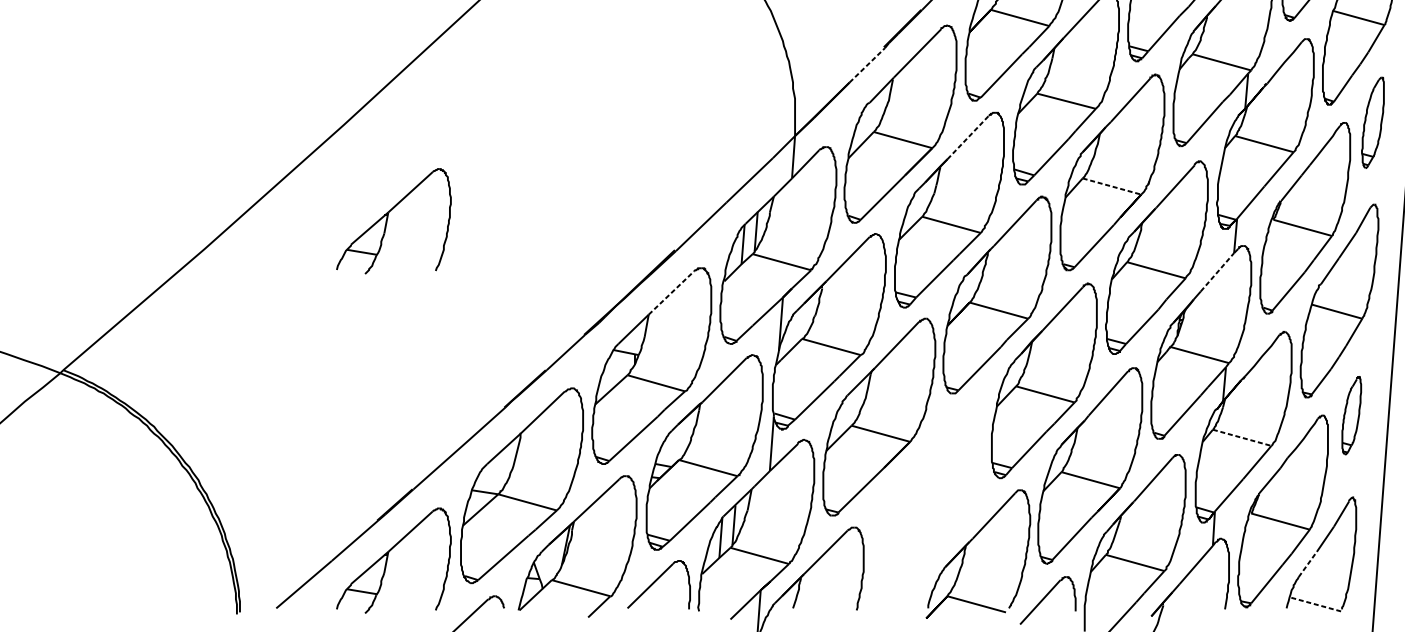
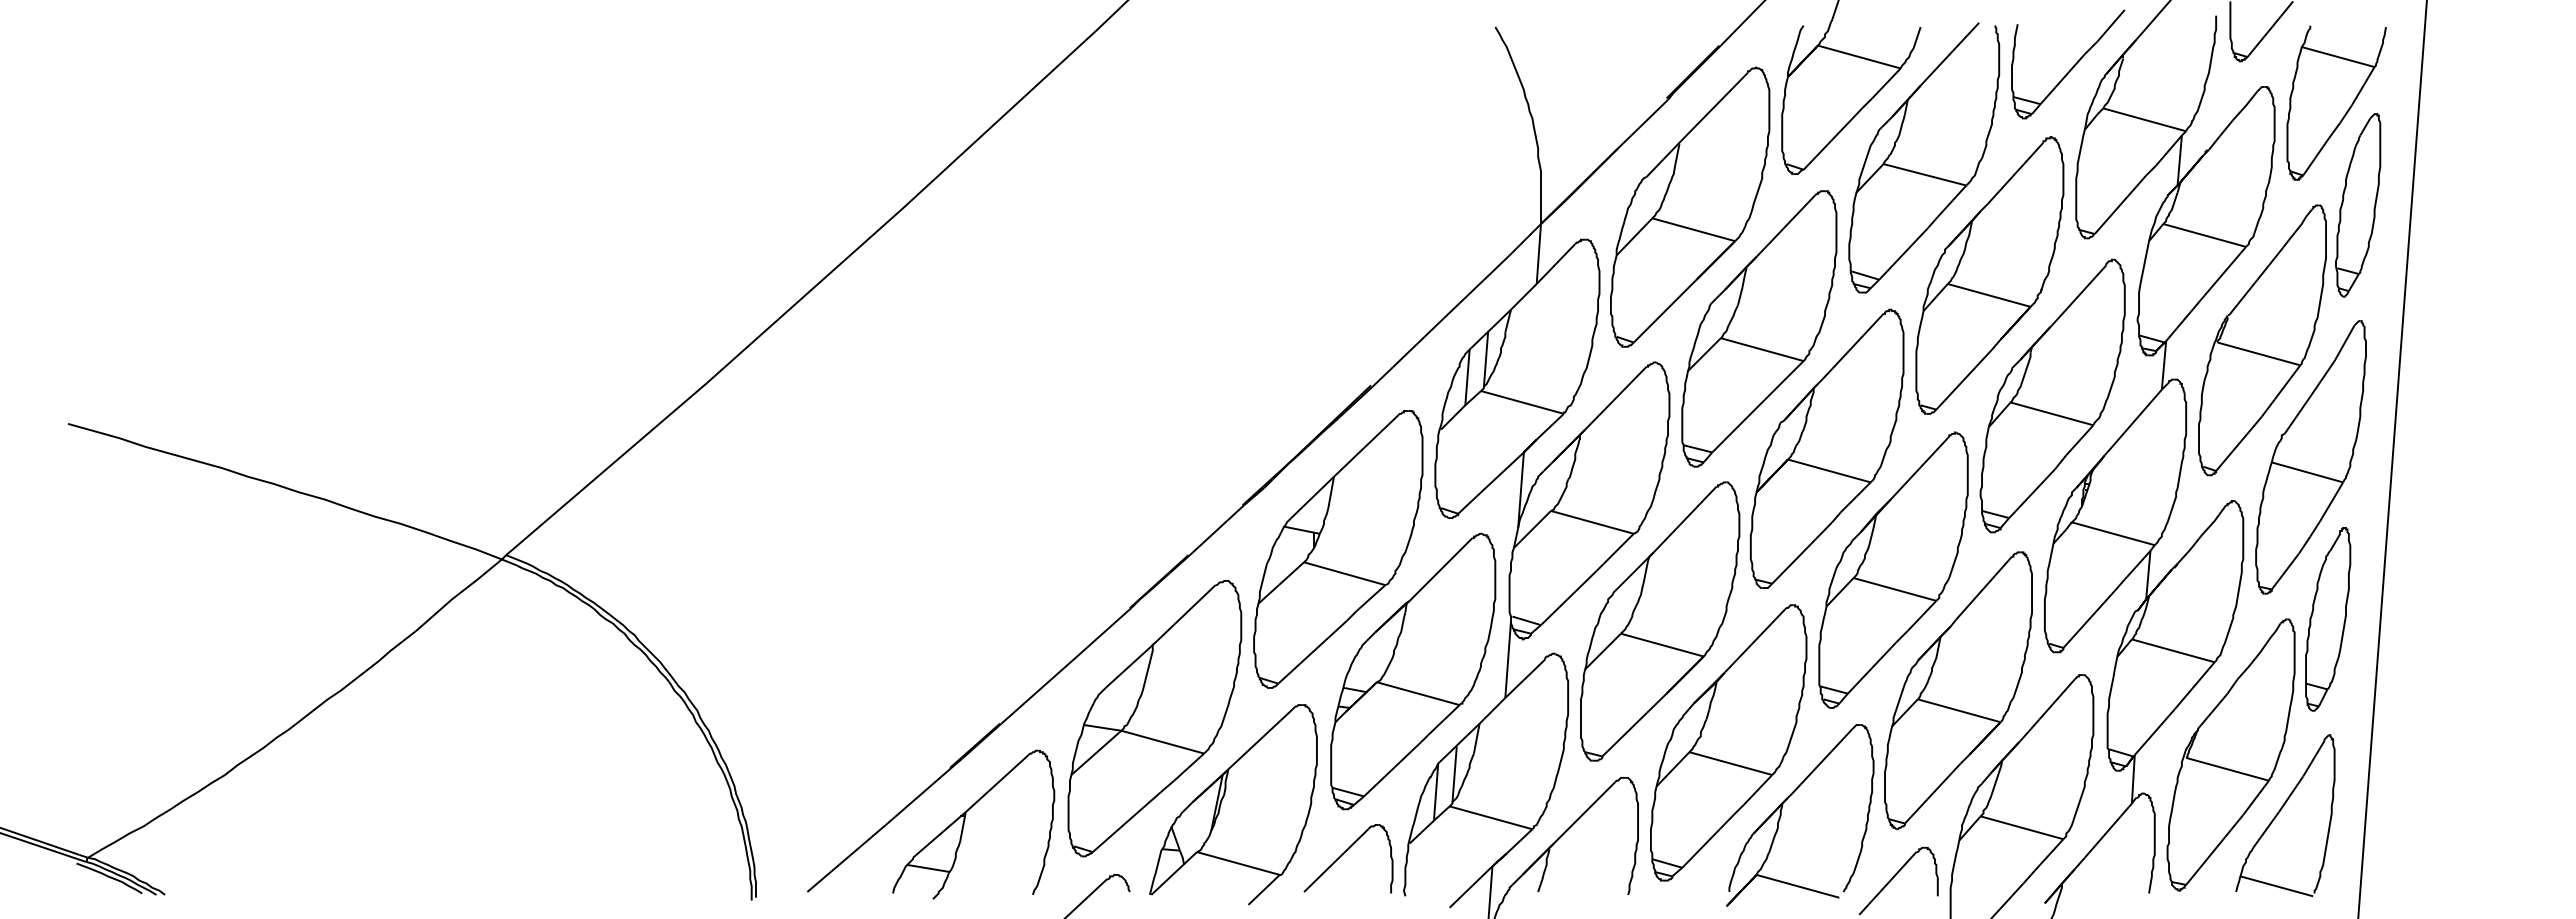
line: (867, 65) -> (1643, 124), dashed -> solid
part: (1373, 122) -> (2358, 205), size x1.43
line: (968, 137) -> (1786, 225), dashed -> solid
line: (1112, 186) -> (1989, 295), dashed -> solid
part: (388, 218) -> (965, 340), removed
line: (1217, 272) -> (2138, 416), dashed -> solid
line: (671, 292) -> (1366, 445), dashed -> solid
part: (1351, 415) -> (2328, 619), size x1.67
line: (1242, 437) -> (2173, 650), dashed -> solid
part: (927, 502) -> (1728, 742), added
line: (1308, 564) -> (2266, 829), dashed -> solid
line: (1315, 604) -> (2276, 886), dashed -> solid

